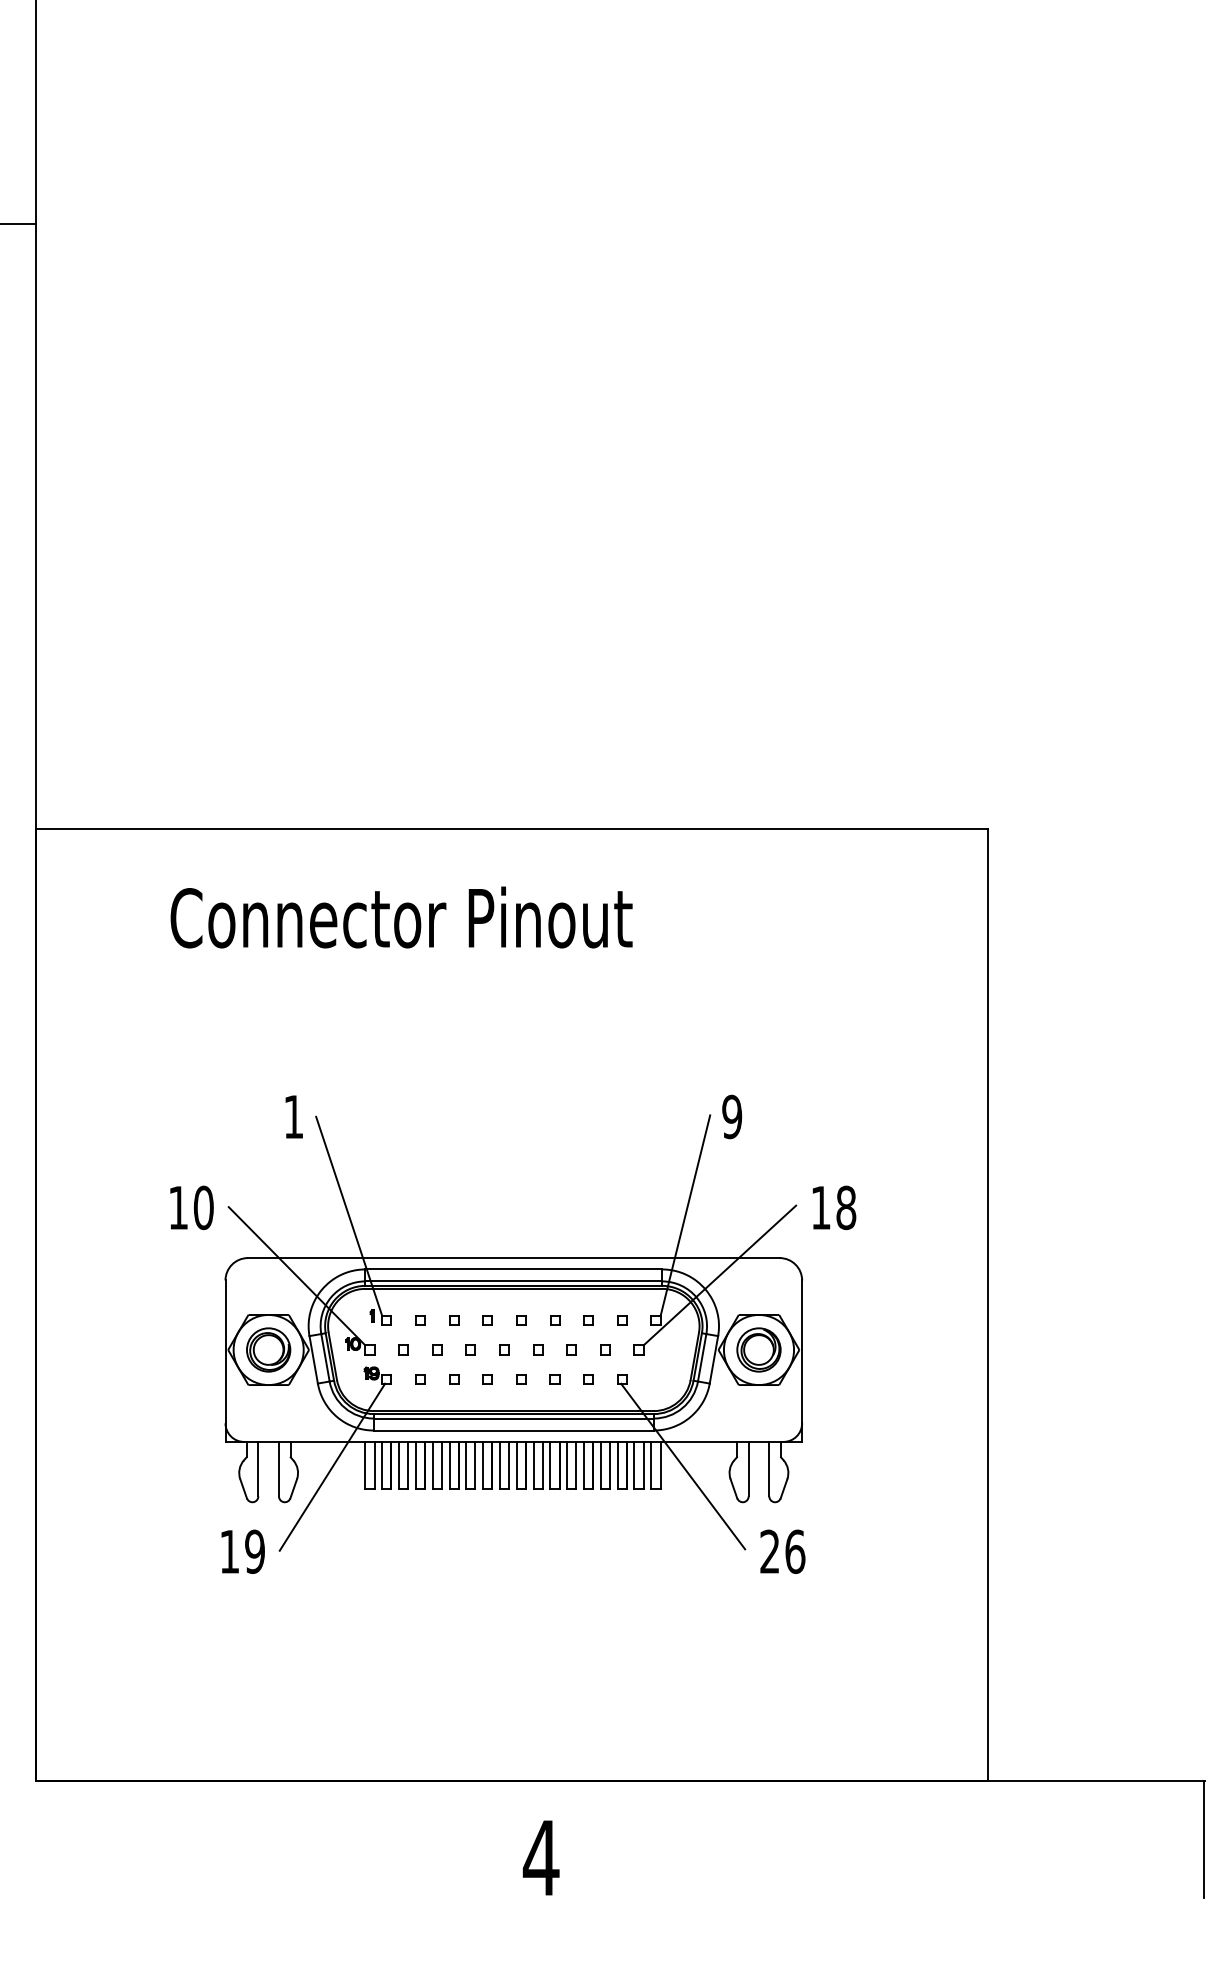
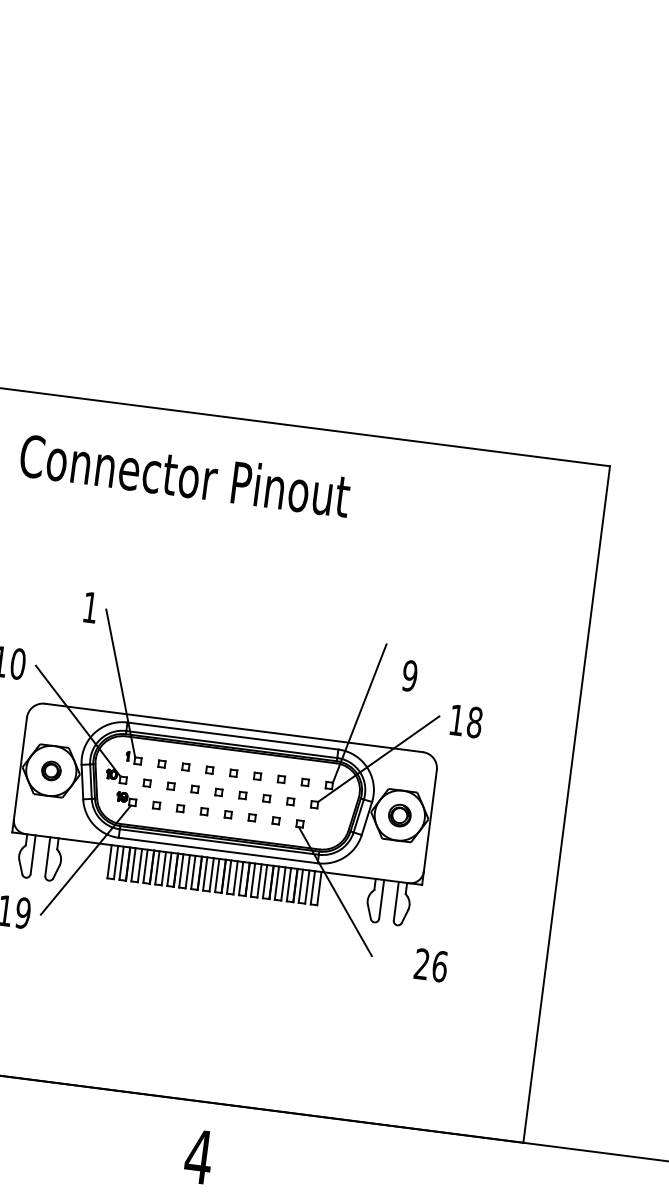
text: (732, 1116) -> (410, 675), moved
part: (268, 1349) -> (51, 770), size x0.6
part: (758, 1349) -> (399, 815), size x0.7
text: (782, 1551) -> (430, 965), moved

